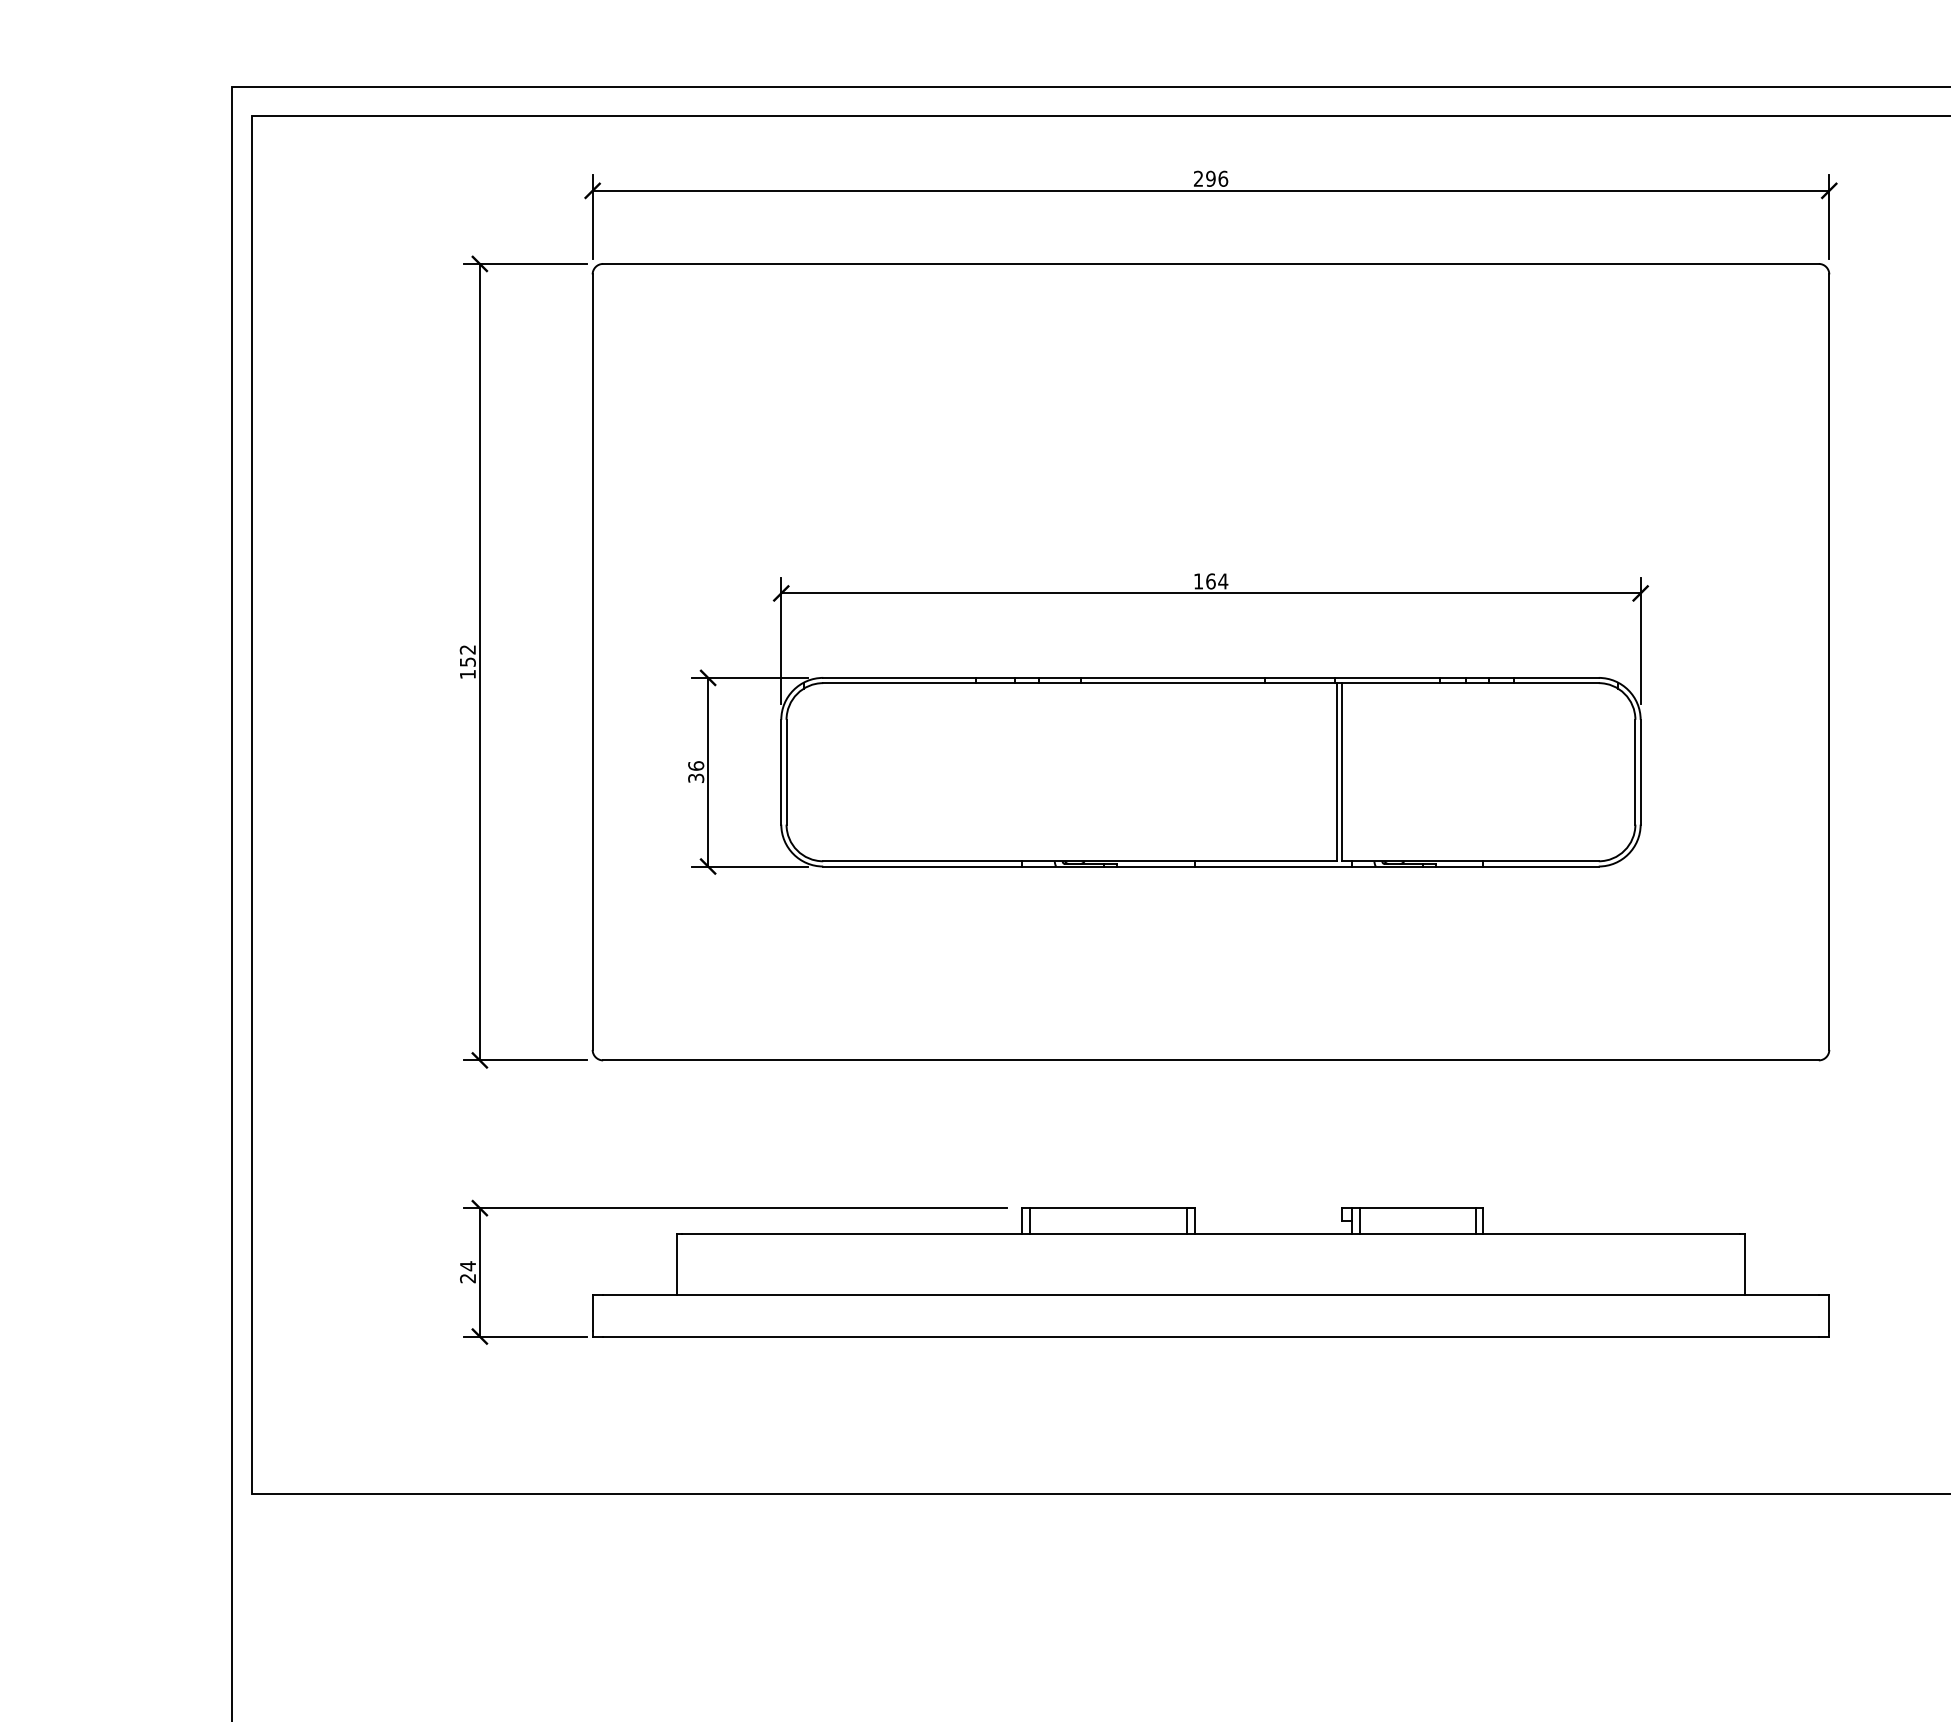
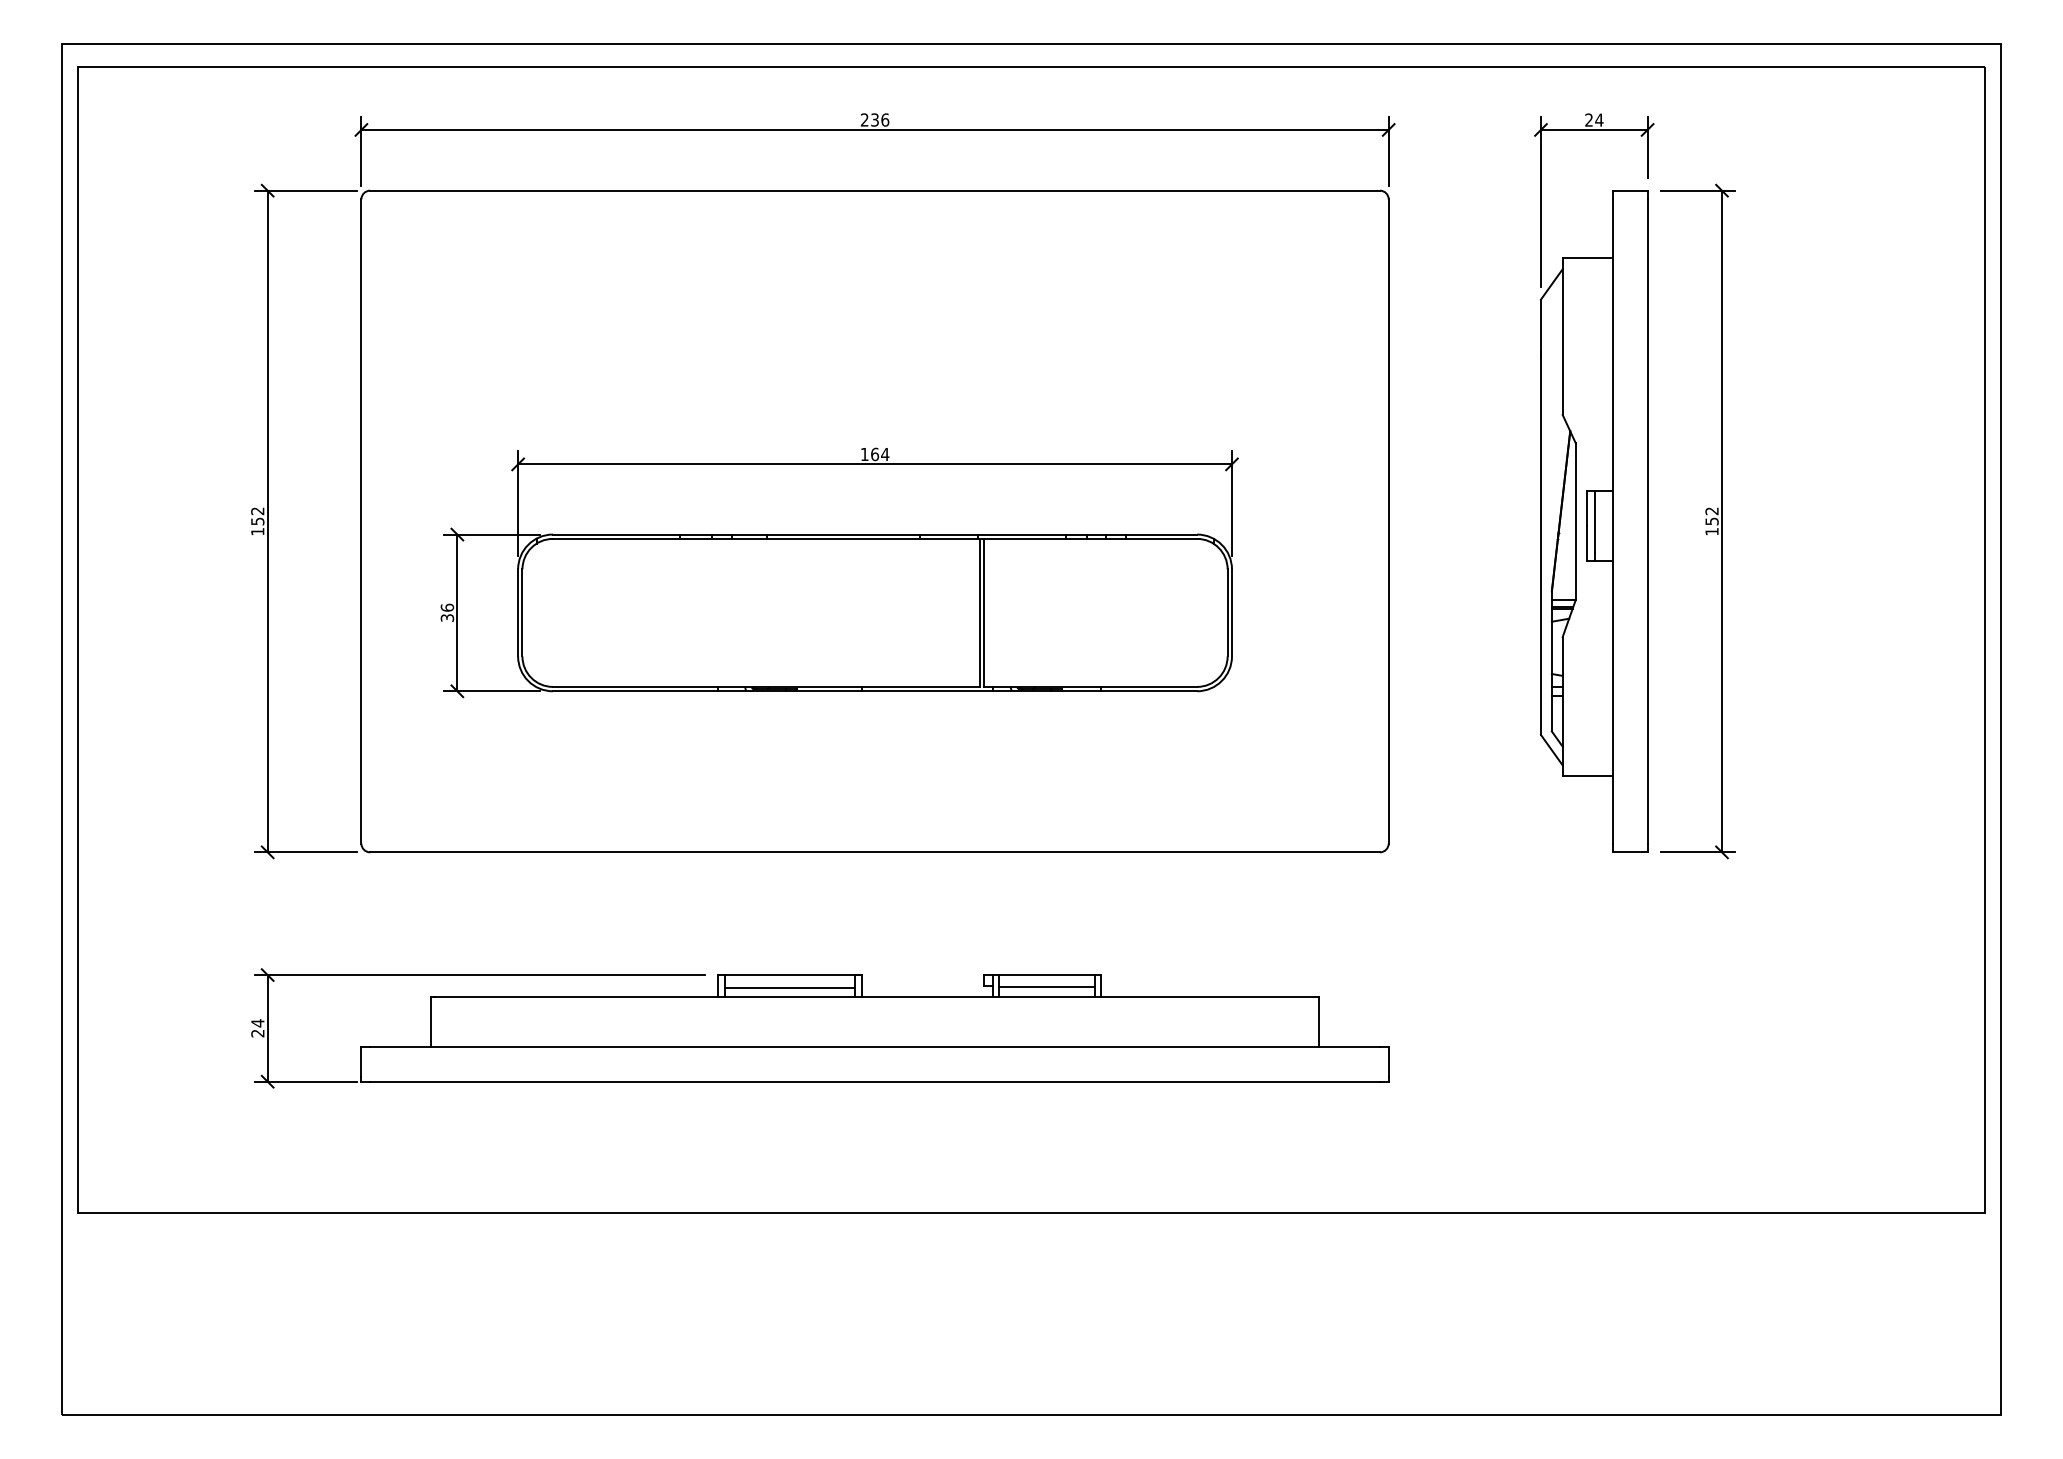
text: (1210, 178) -> (874, 119), 296 -> 236
line: (1107, 1223) -> (789, 987), added
line: (1417, 1223) -> (1046, 987), added

